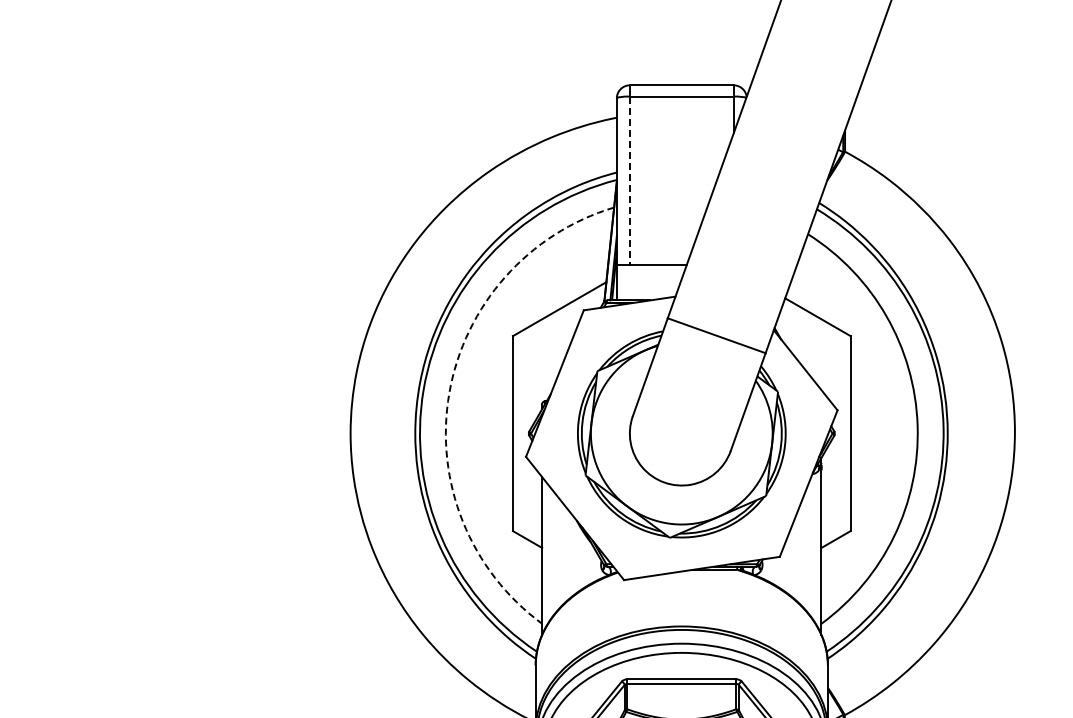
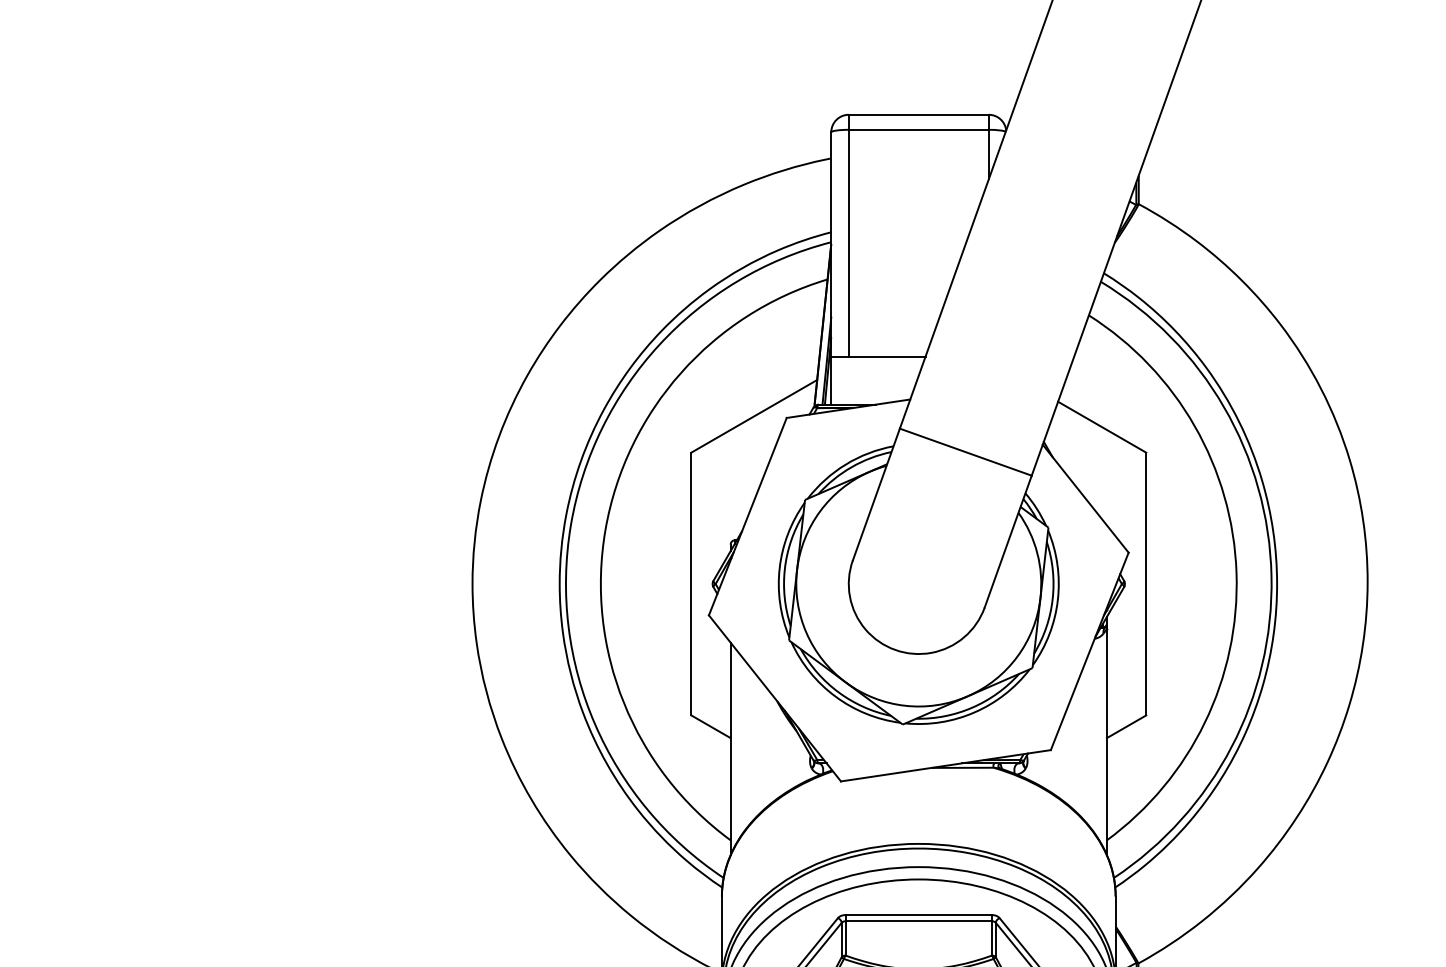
line: (629, 181) -> (848, 244), dashed -> solid
arc: (449, 393) -> (605, 529), dashed -> solid

